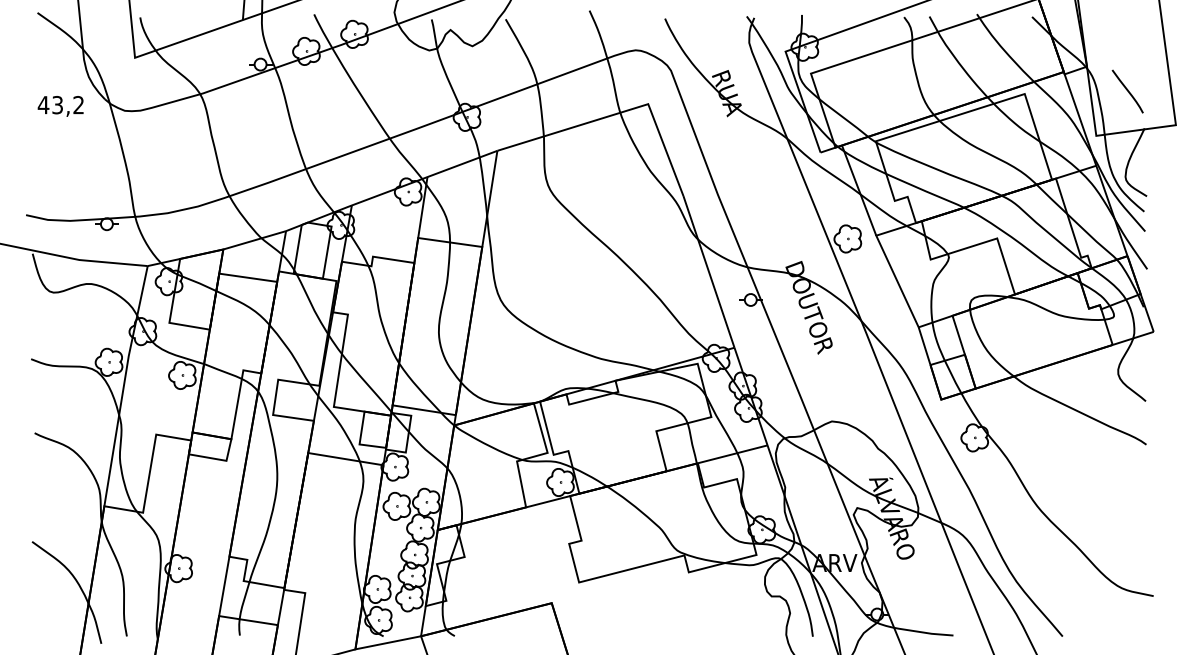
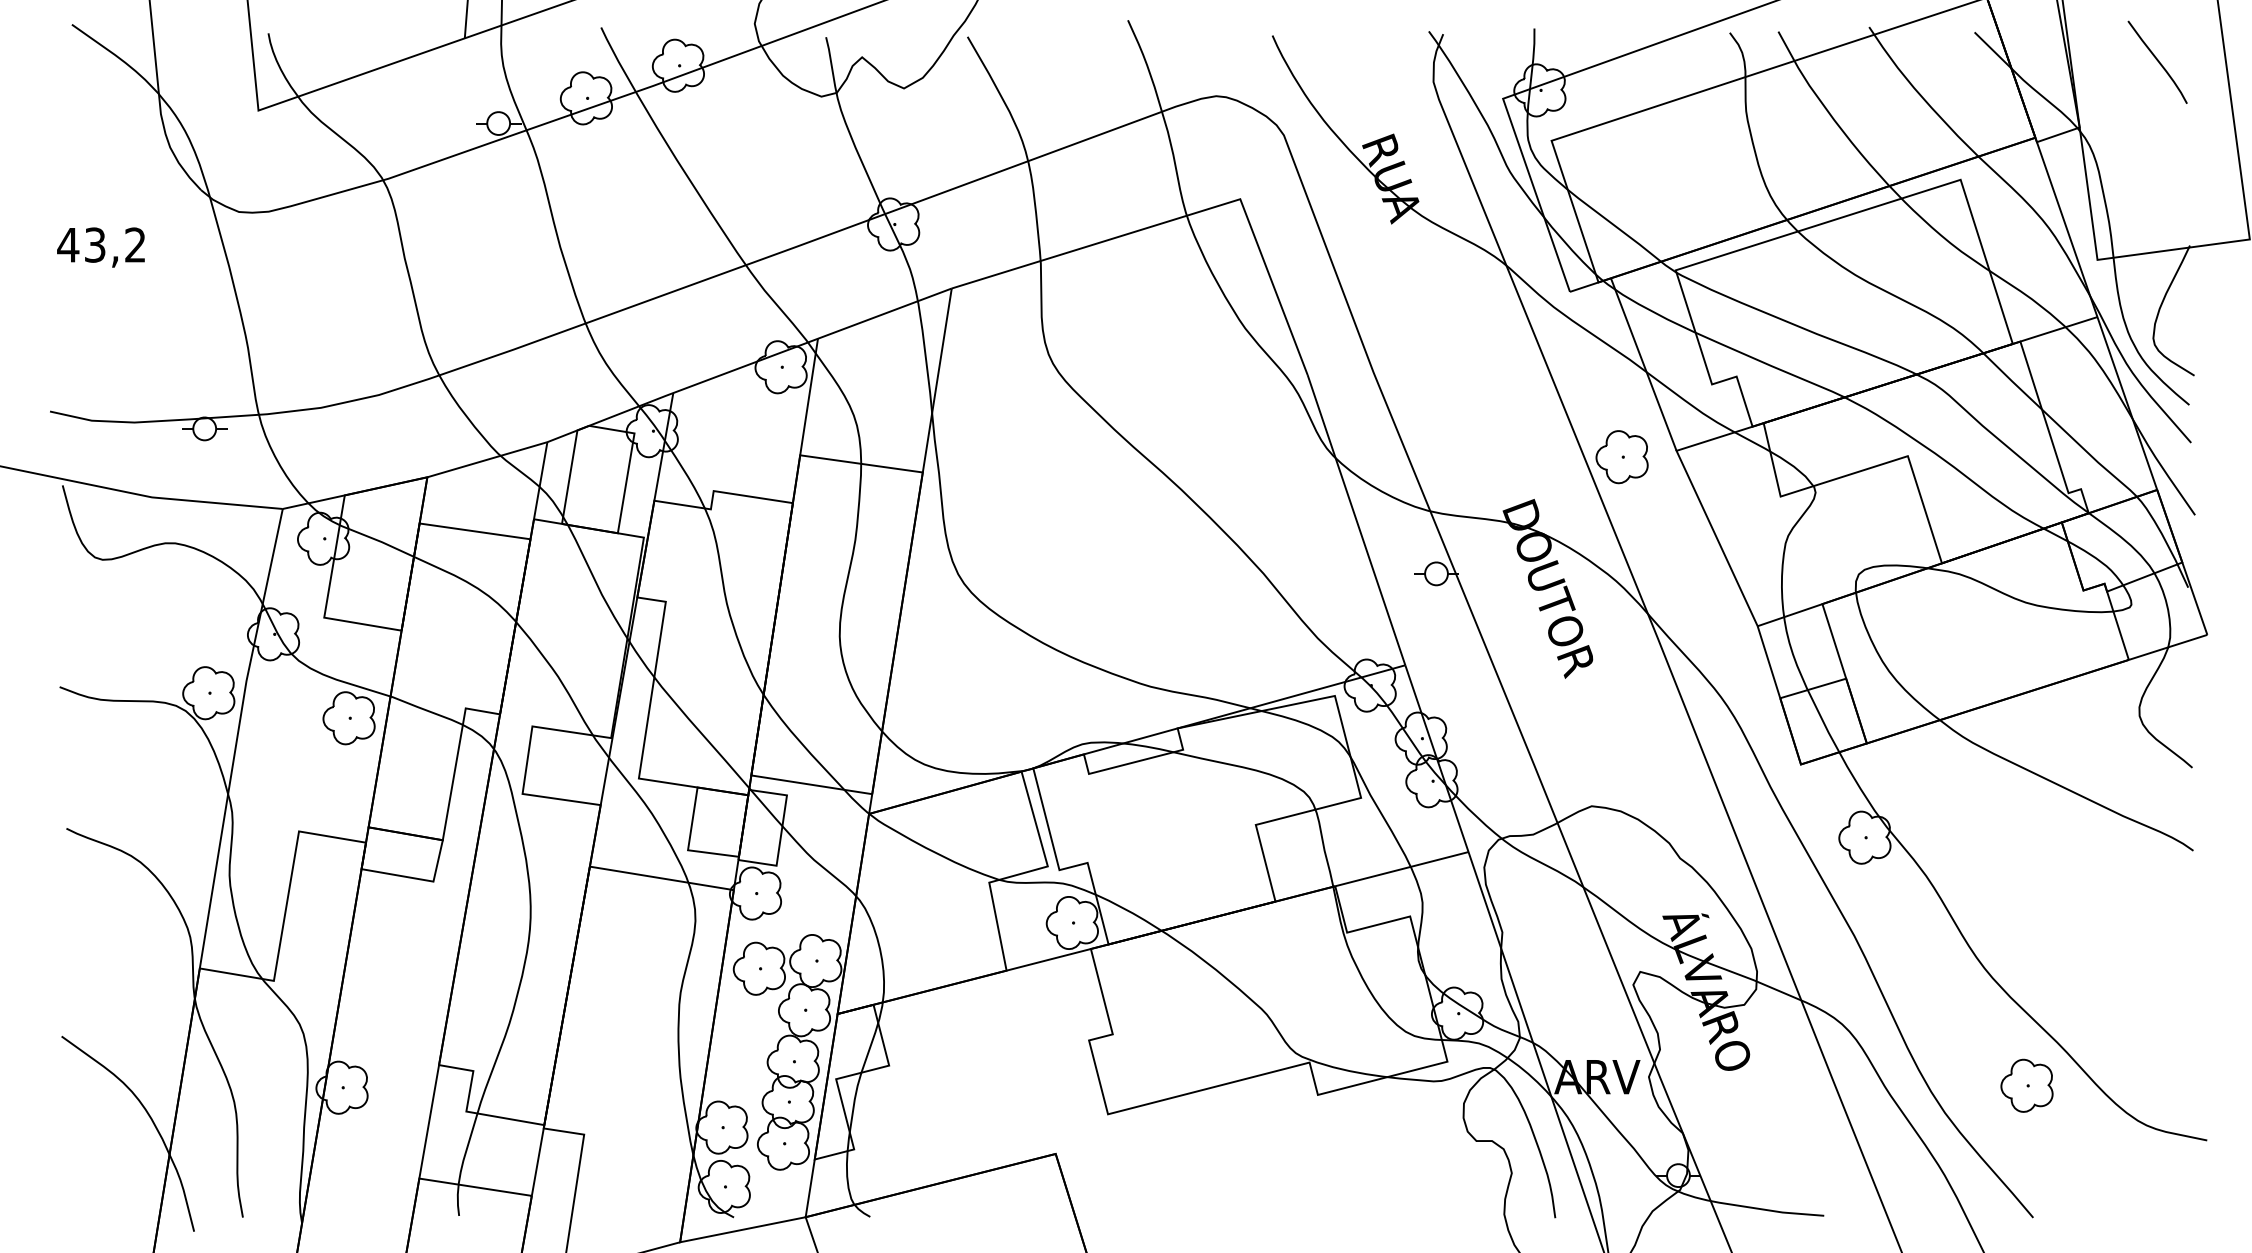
curve: (1127, 91) -> (2157, 62), moved
text: (60, 106) -> (100, 247), moved
part: (1059, 567) -> (2027, 1085), added

